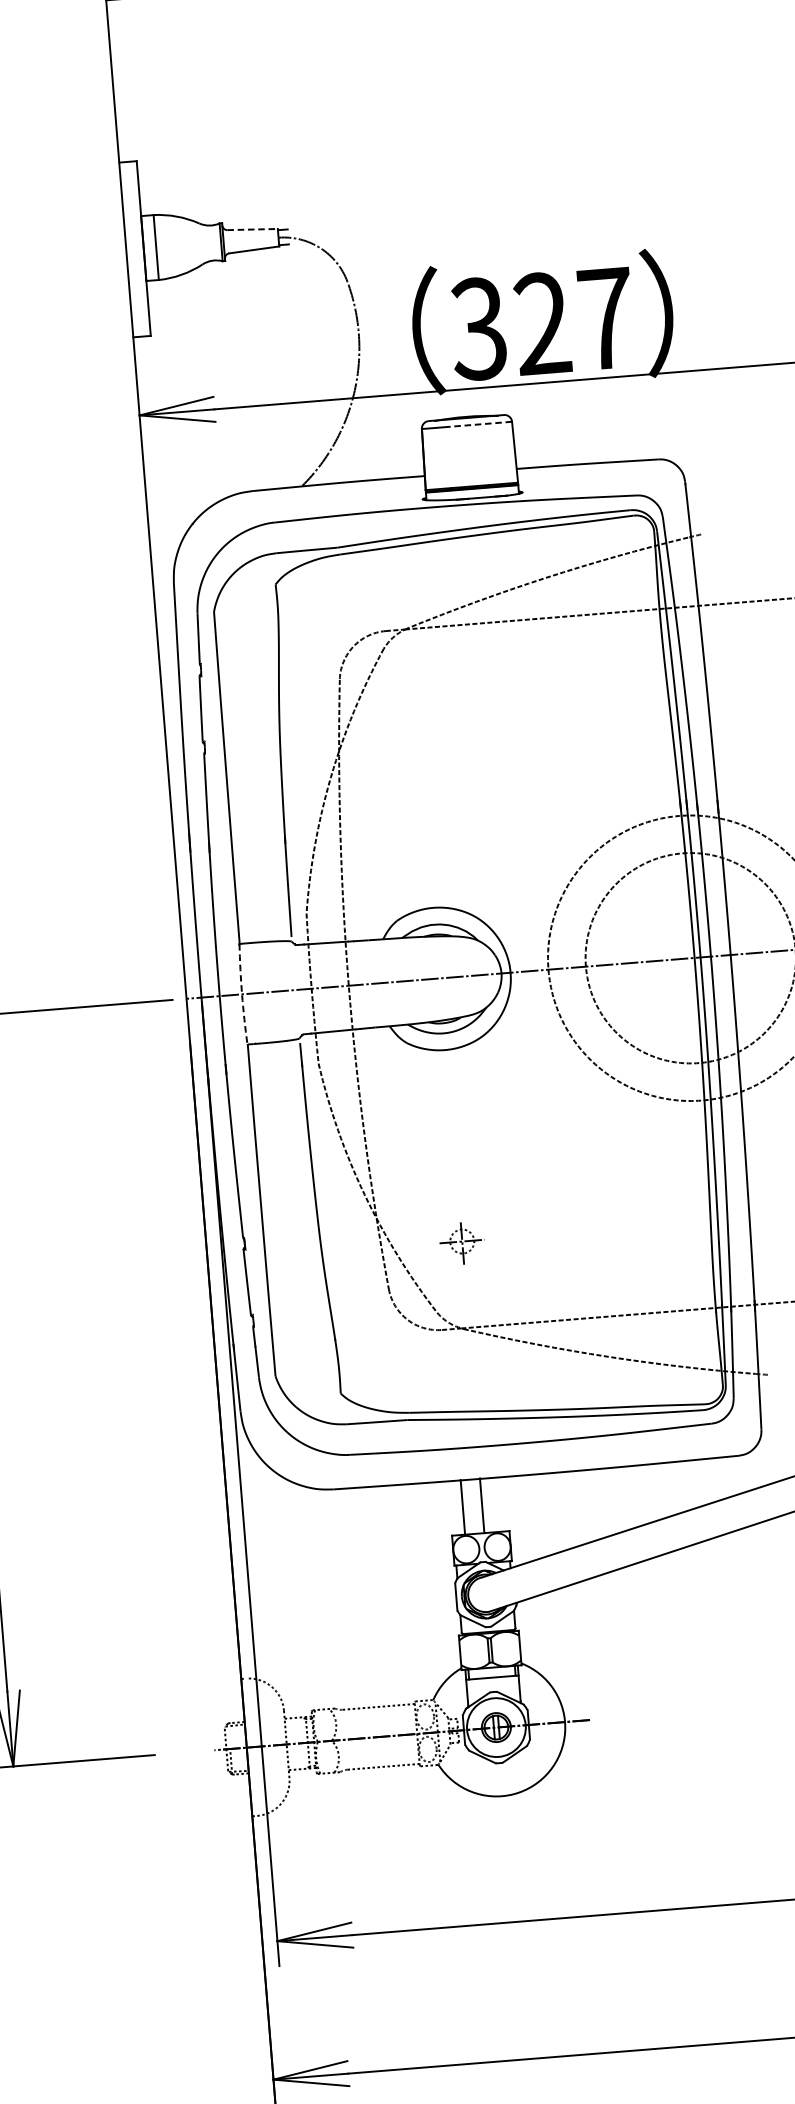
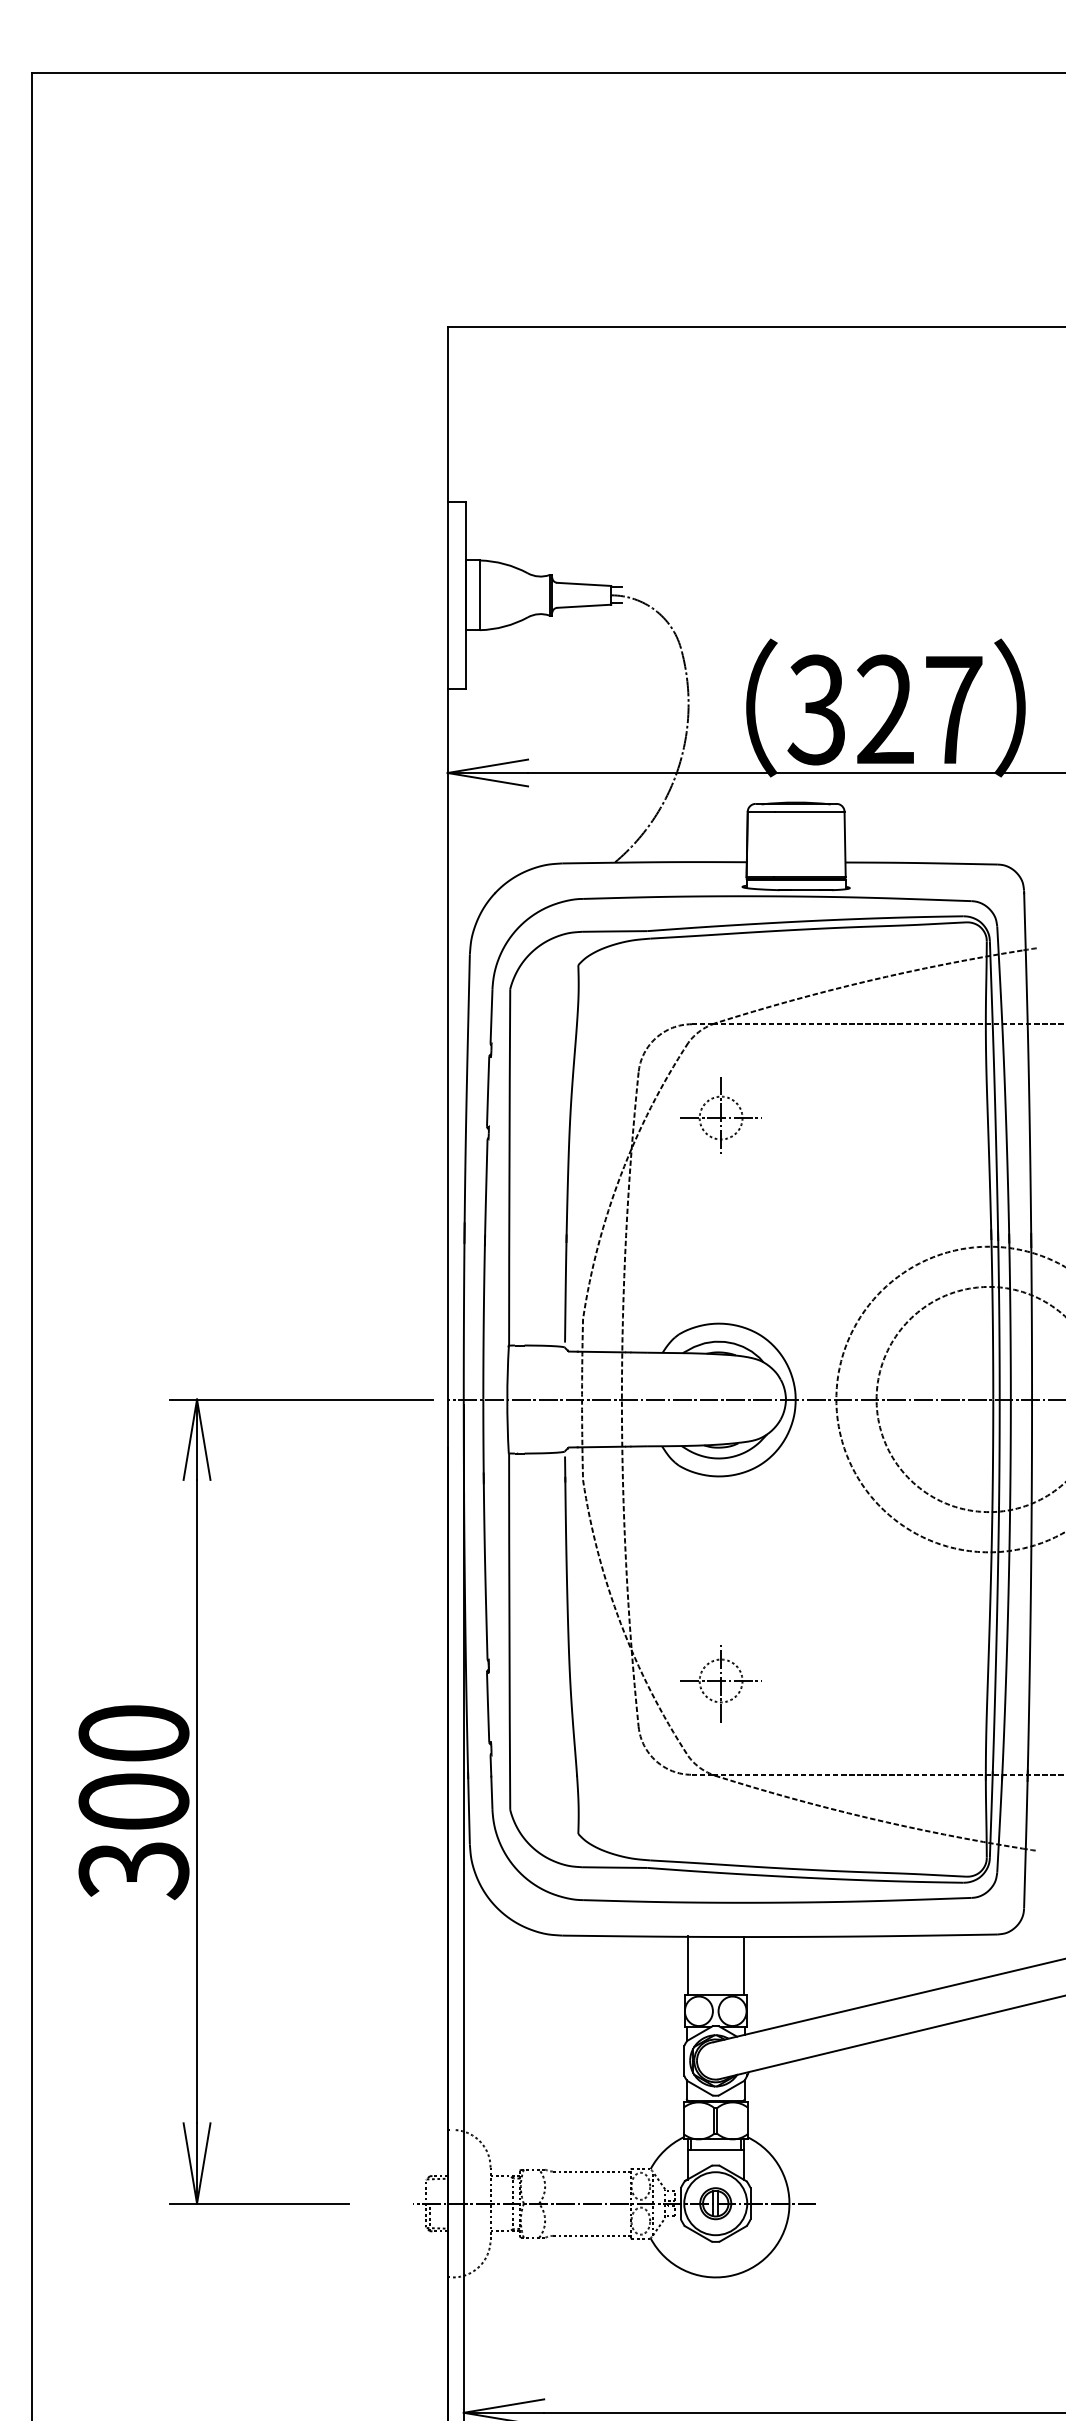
line: (252, 229) -> (584, 584), dashed -> solid
line: (479, 424) -> (809, 811), dashed -> solid
part: (419, 713) -> (720, 1115), added
arc: (242, 994) -> (507, 1399), dashed -> solid
part: (461, 1242) -> (720, 1683), size x1.67
line: (482, 1505) -> (687, 1965), moved
line: (462, 1507) -> (743, 1965), moved

